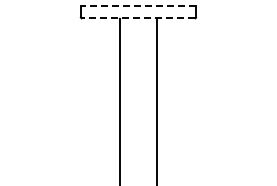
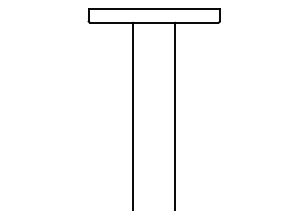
line: (138, 6) -> (154, 8), dashed -> solid
line: (138, 18) -> (154, 22), dashed -> solid

